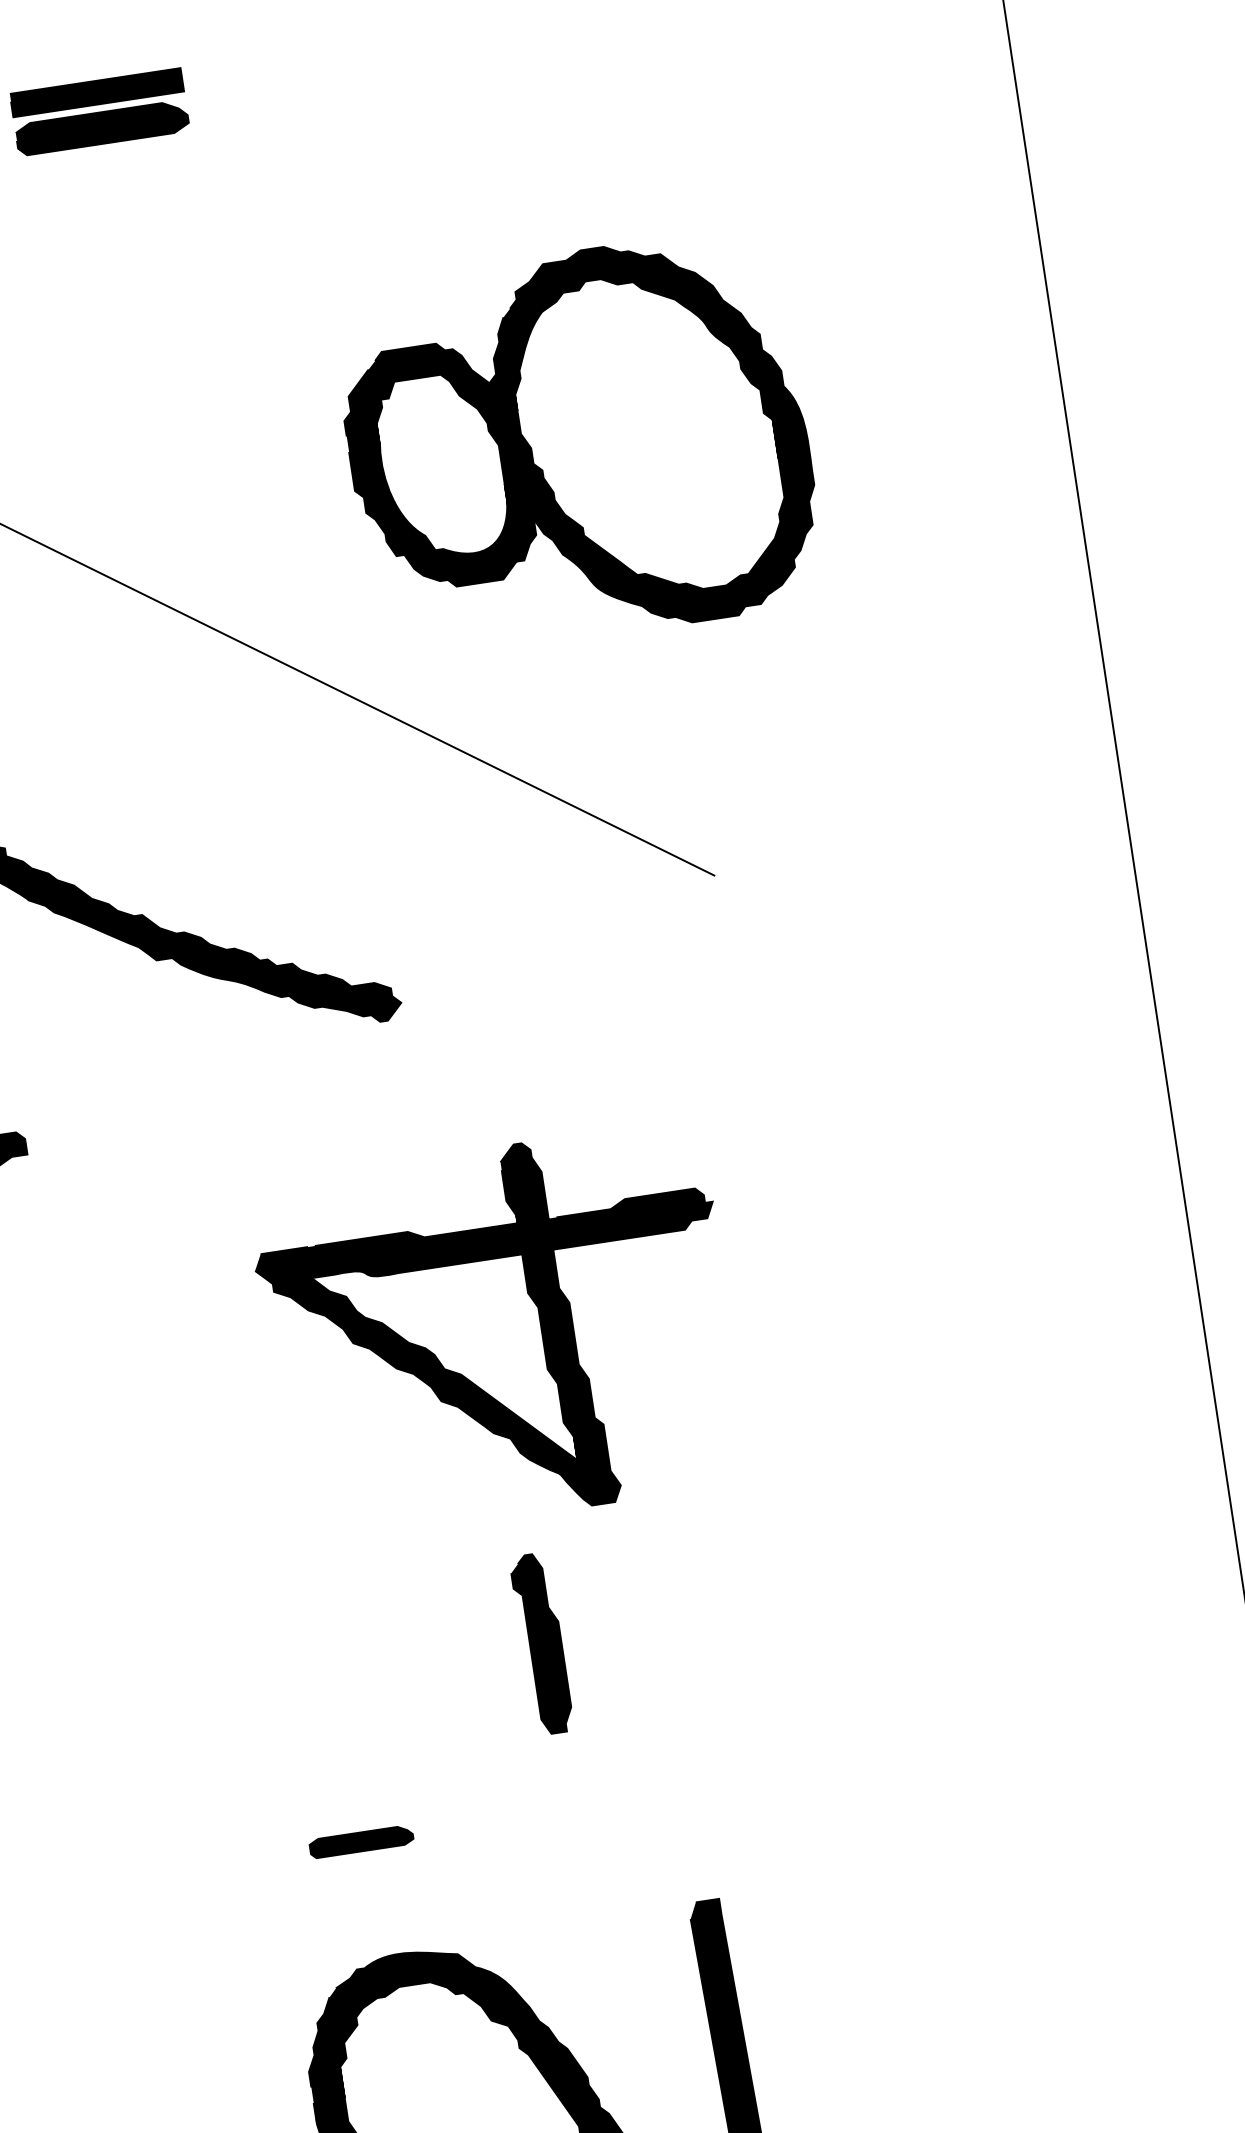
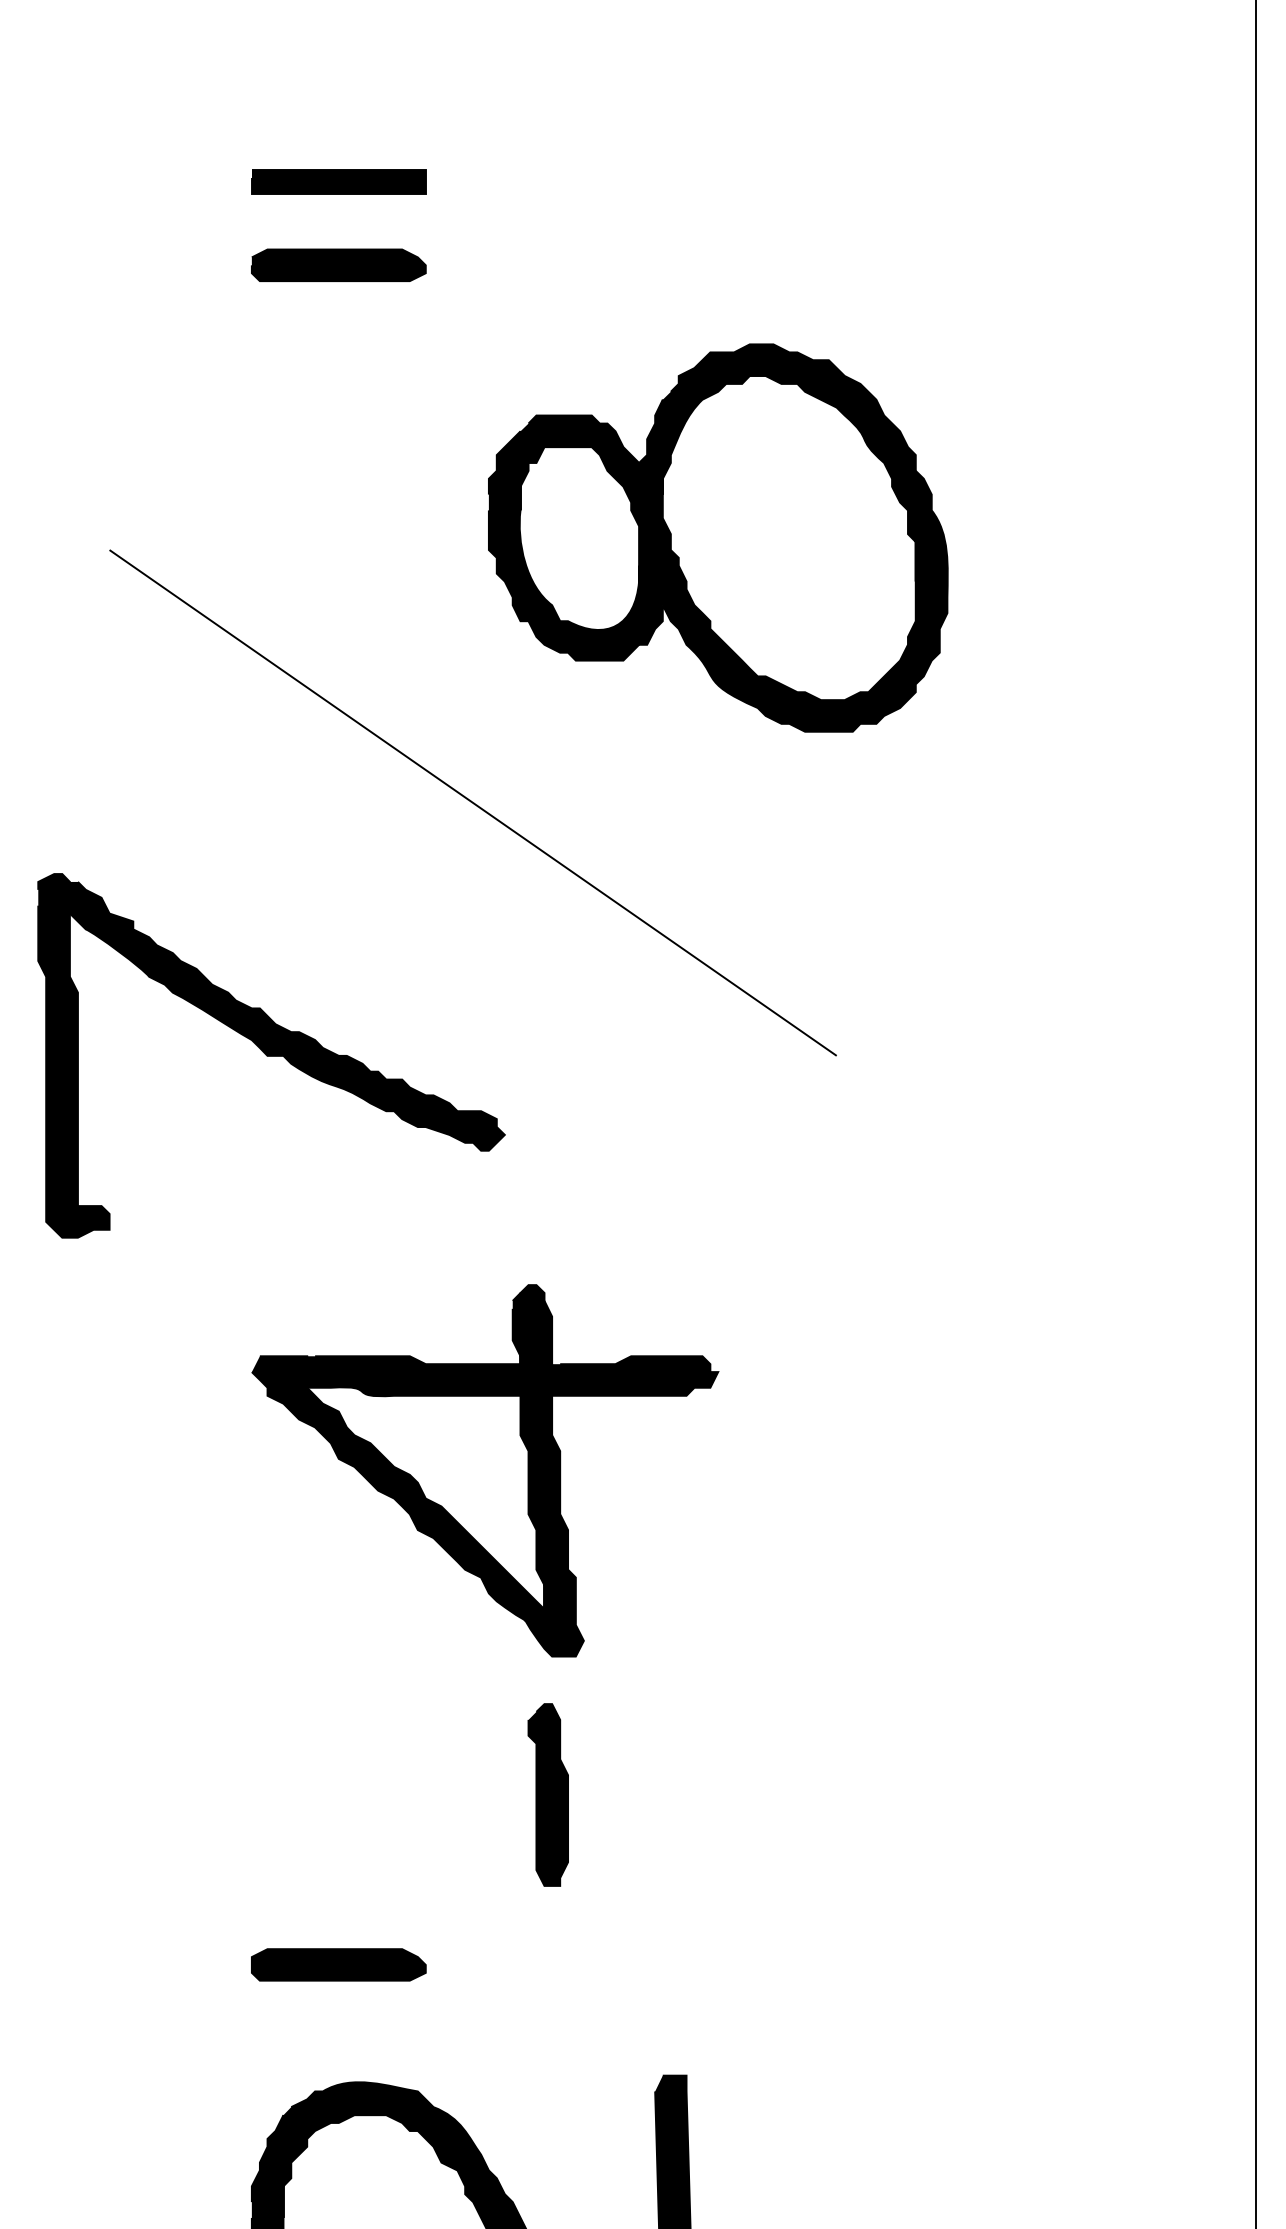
part: (101, 127) -> (338, 264), moved
part: (578, 444) -> (718, 537), moved
part: (498, 1332) -> (485, 1470), moved
part: (361, 1841) -> (338, 1964), size x1.67

